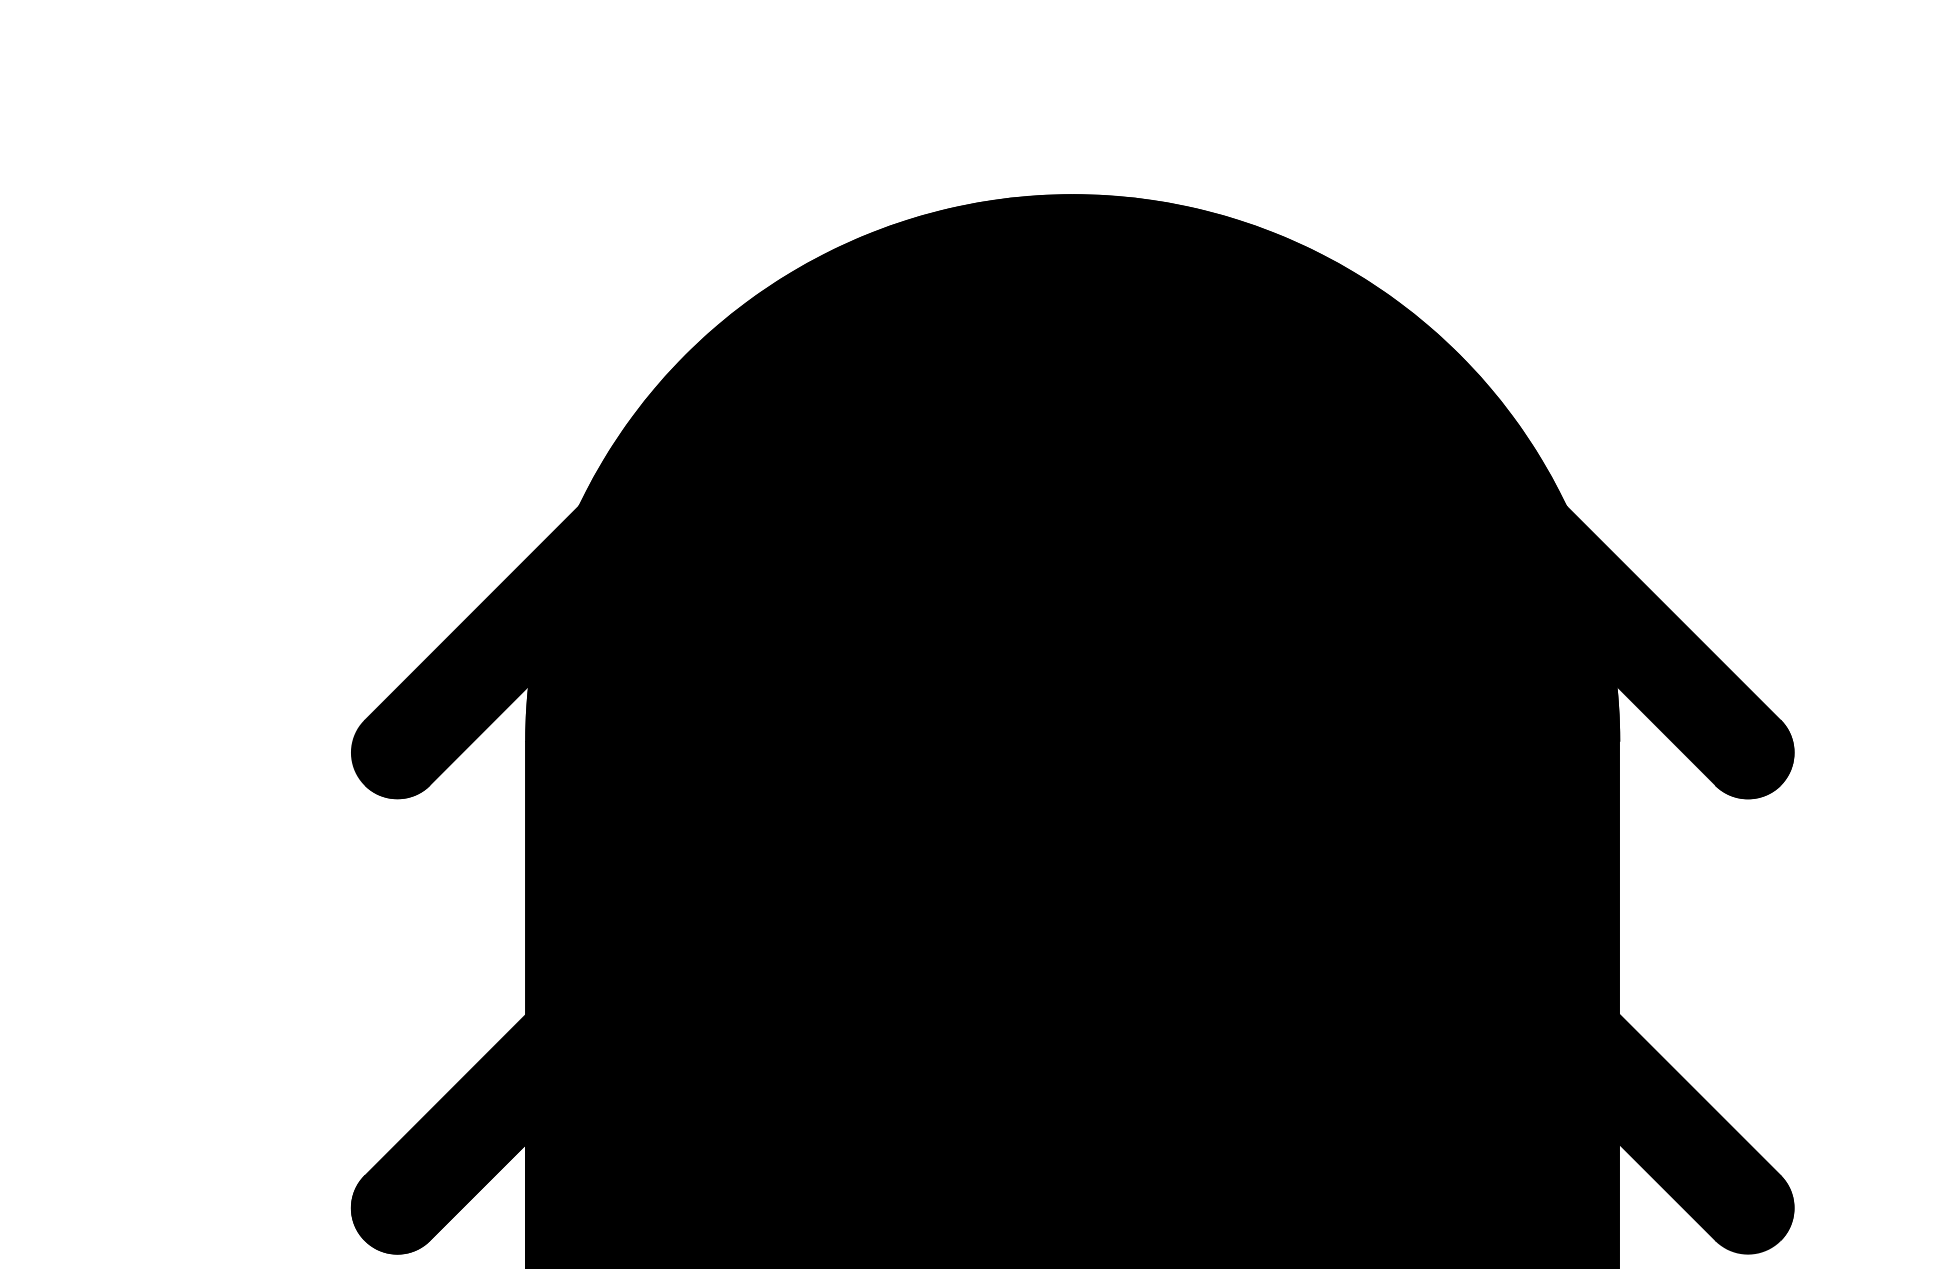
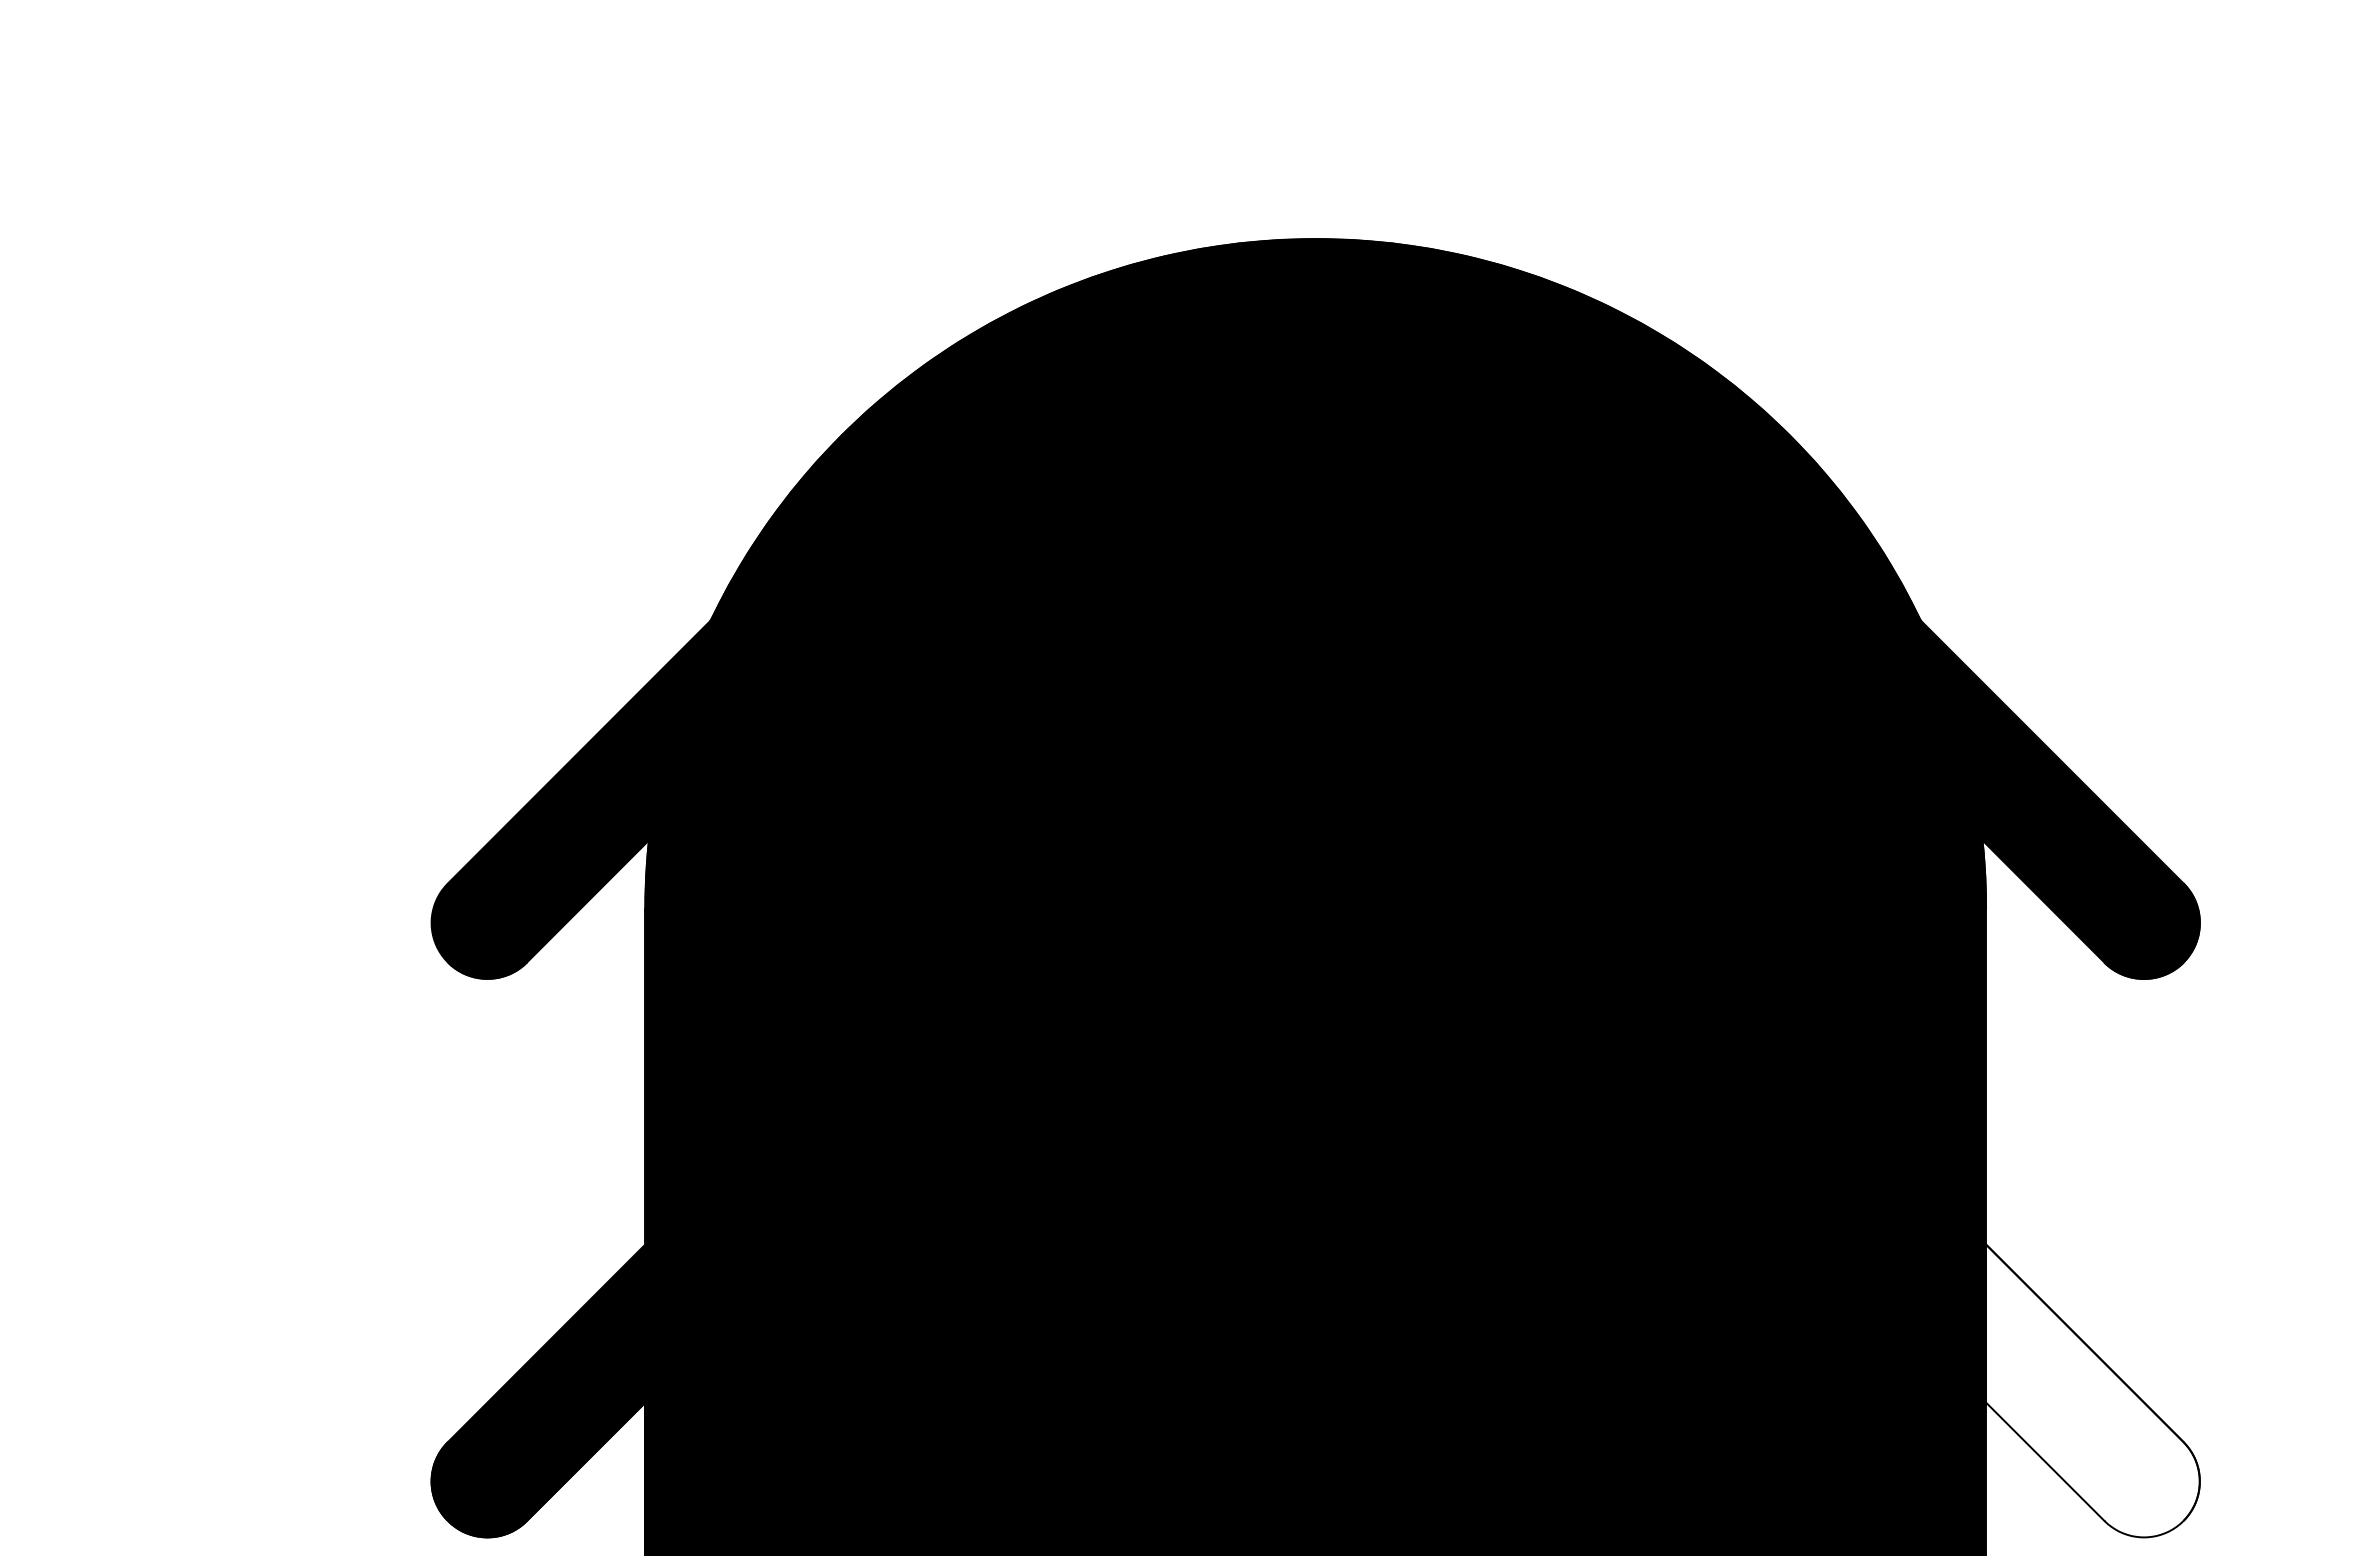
fill: (1706, 1133) -> (2092, 1390), removed

